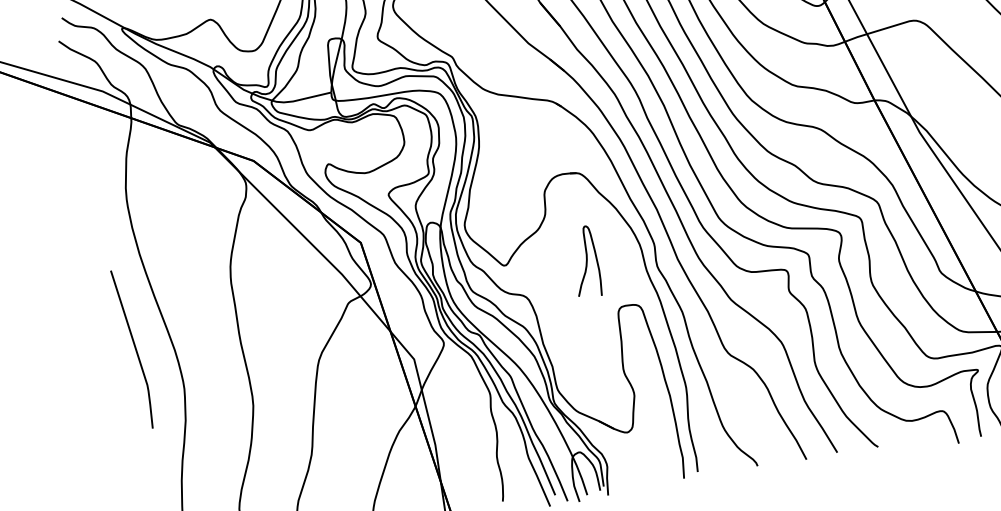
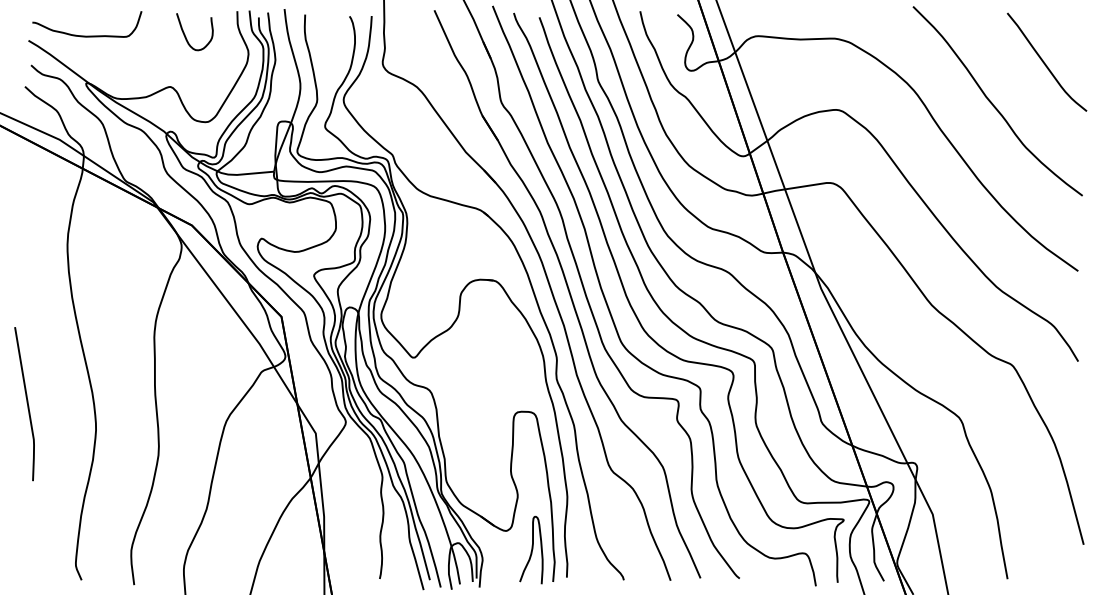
curve: (586, 261) -> (531, 549), moved
line: (134, 348) -> (26, 403), moved

